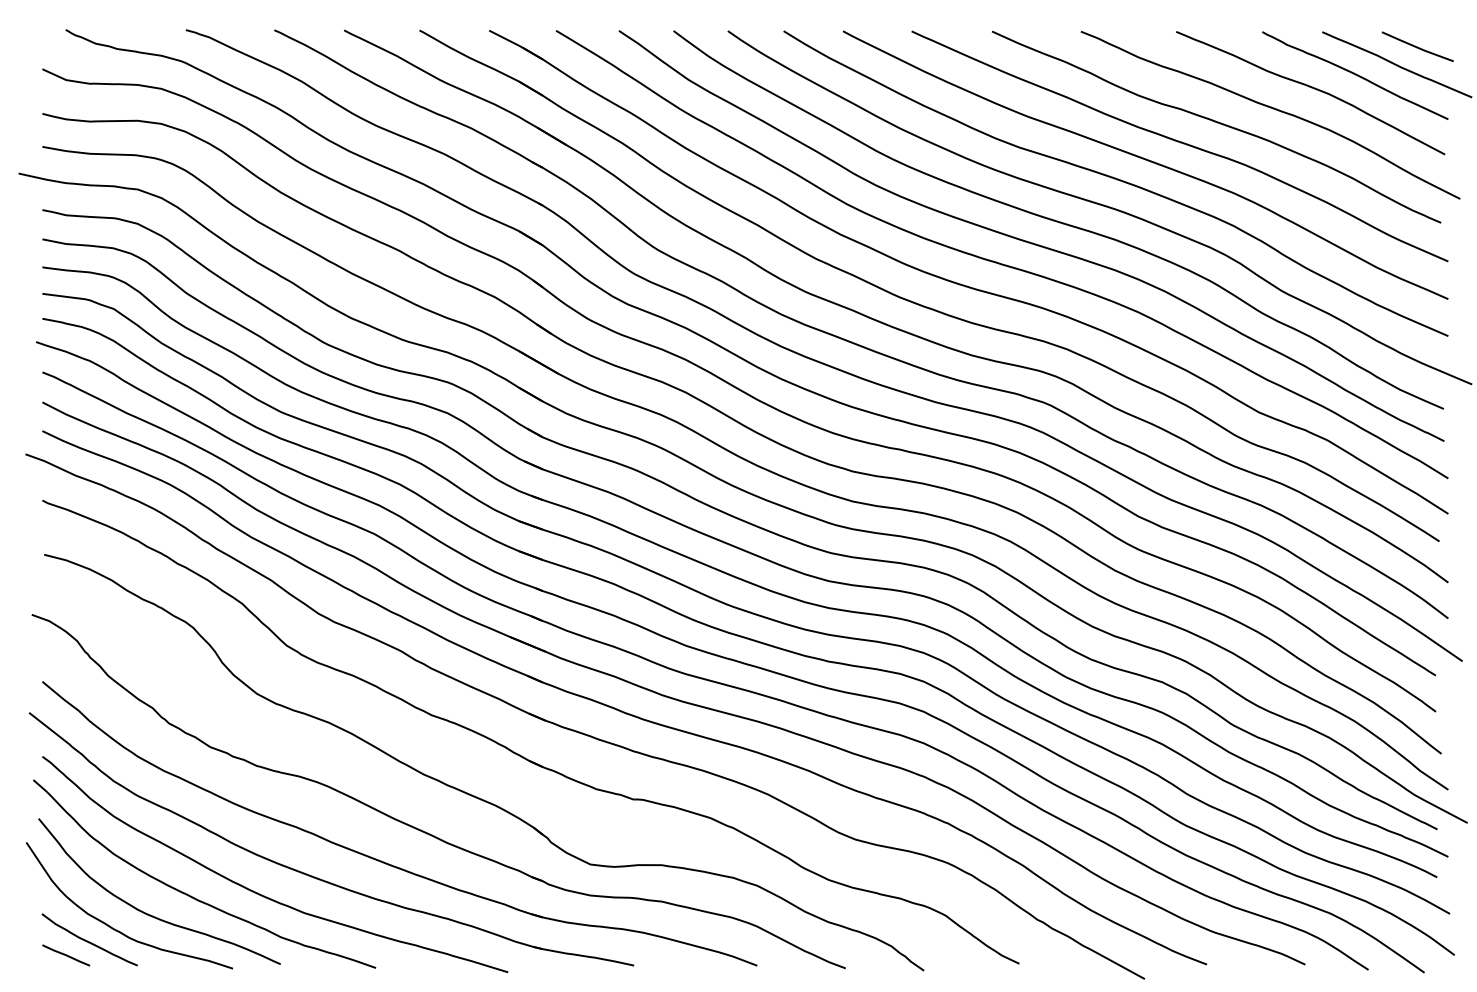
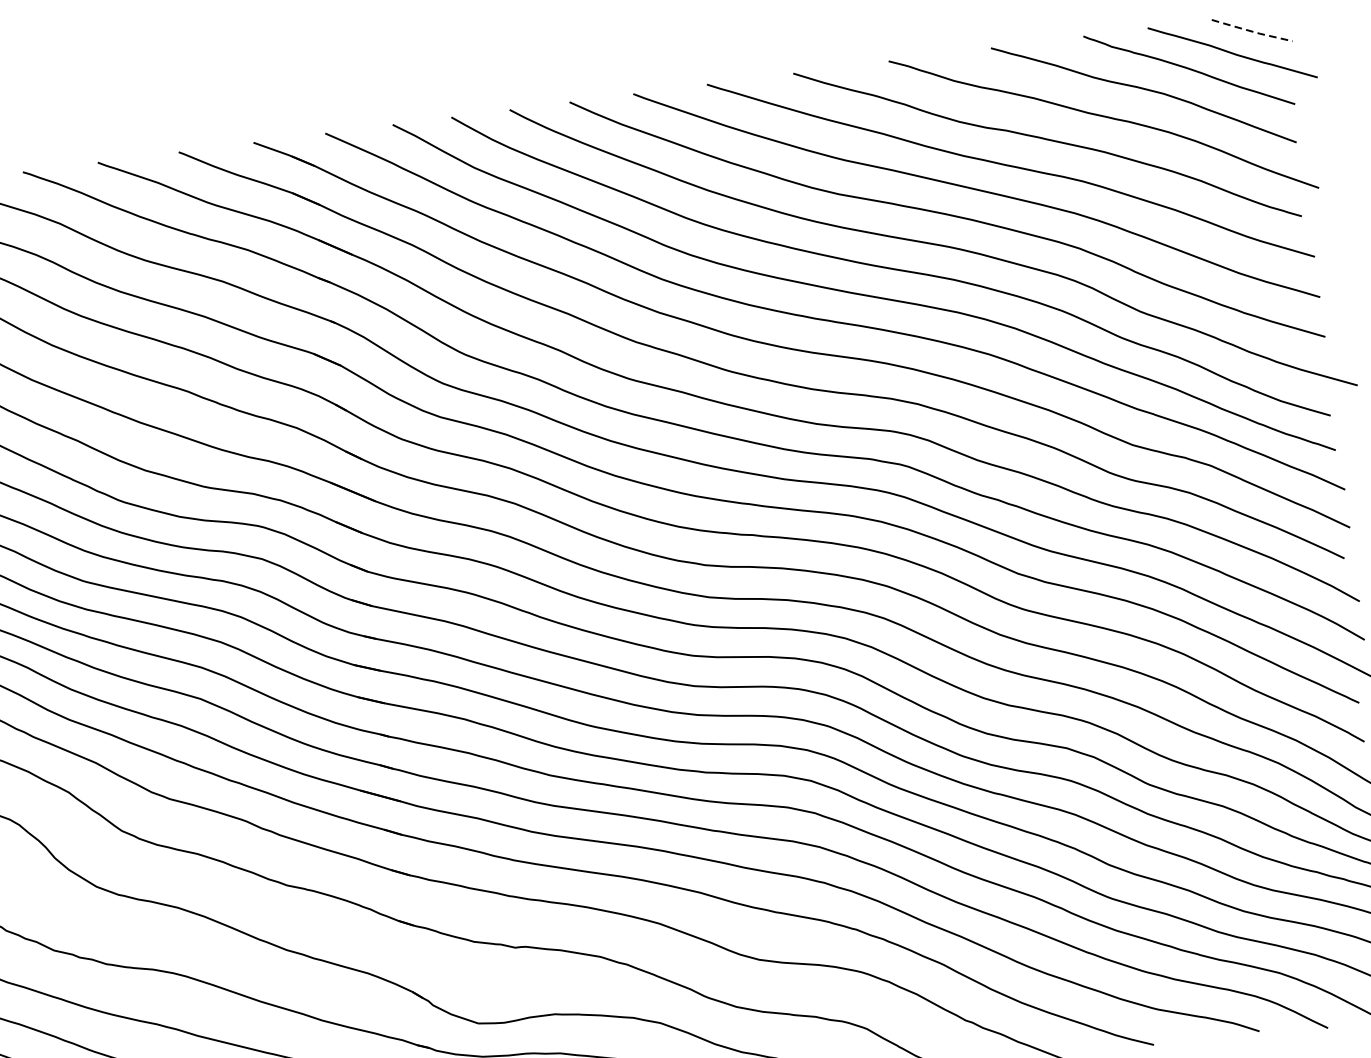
line: (1418, 47) -> (1253, 31), solid -> dashed

